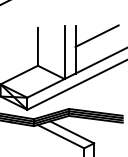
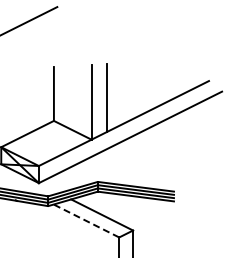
line: (97, 35) -> (137, 78), removed
line: (61, 136) -> (86, 220), solid -> dashed

